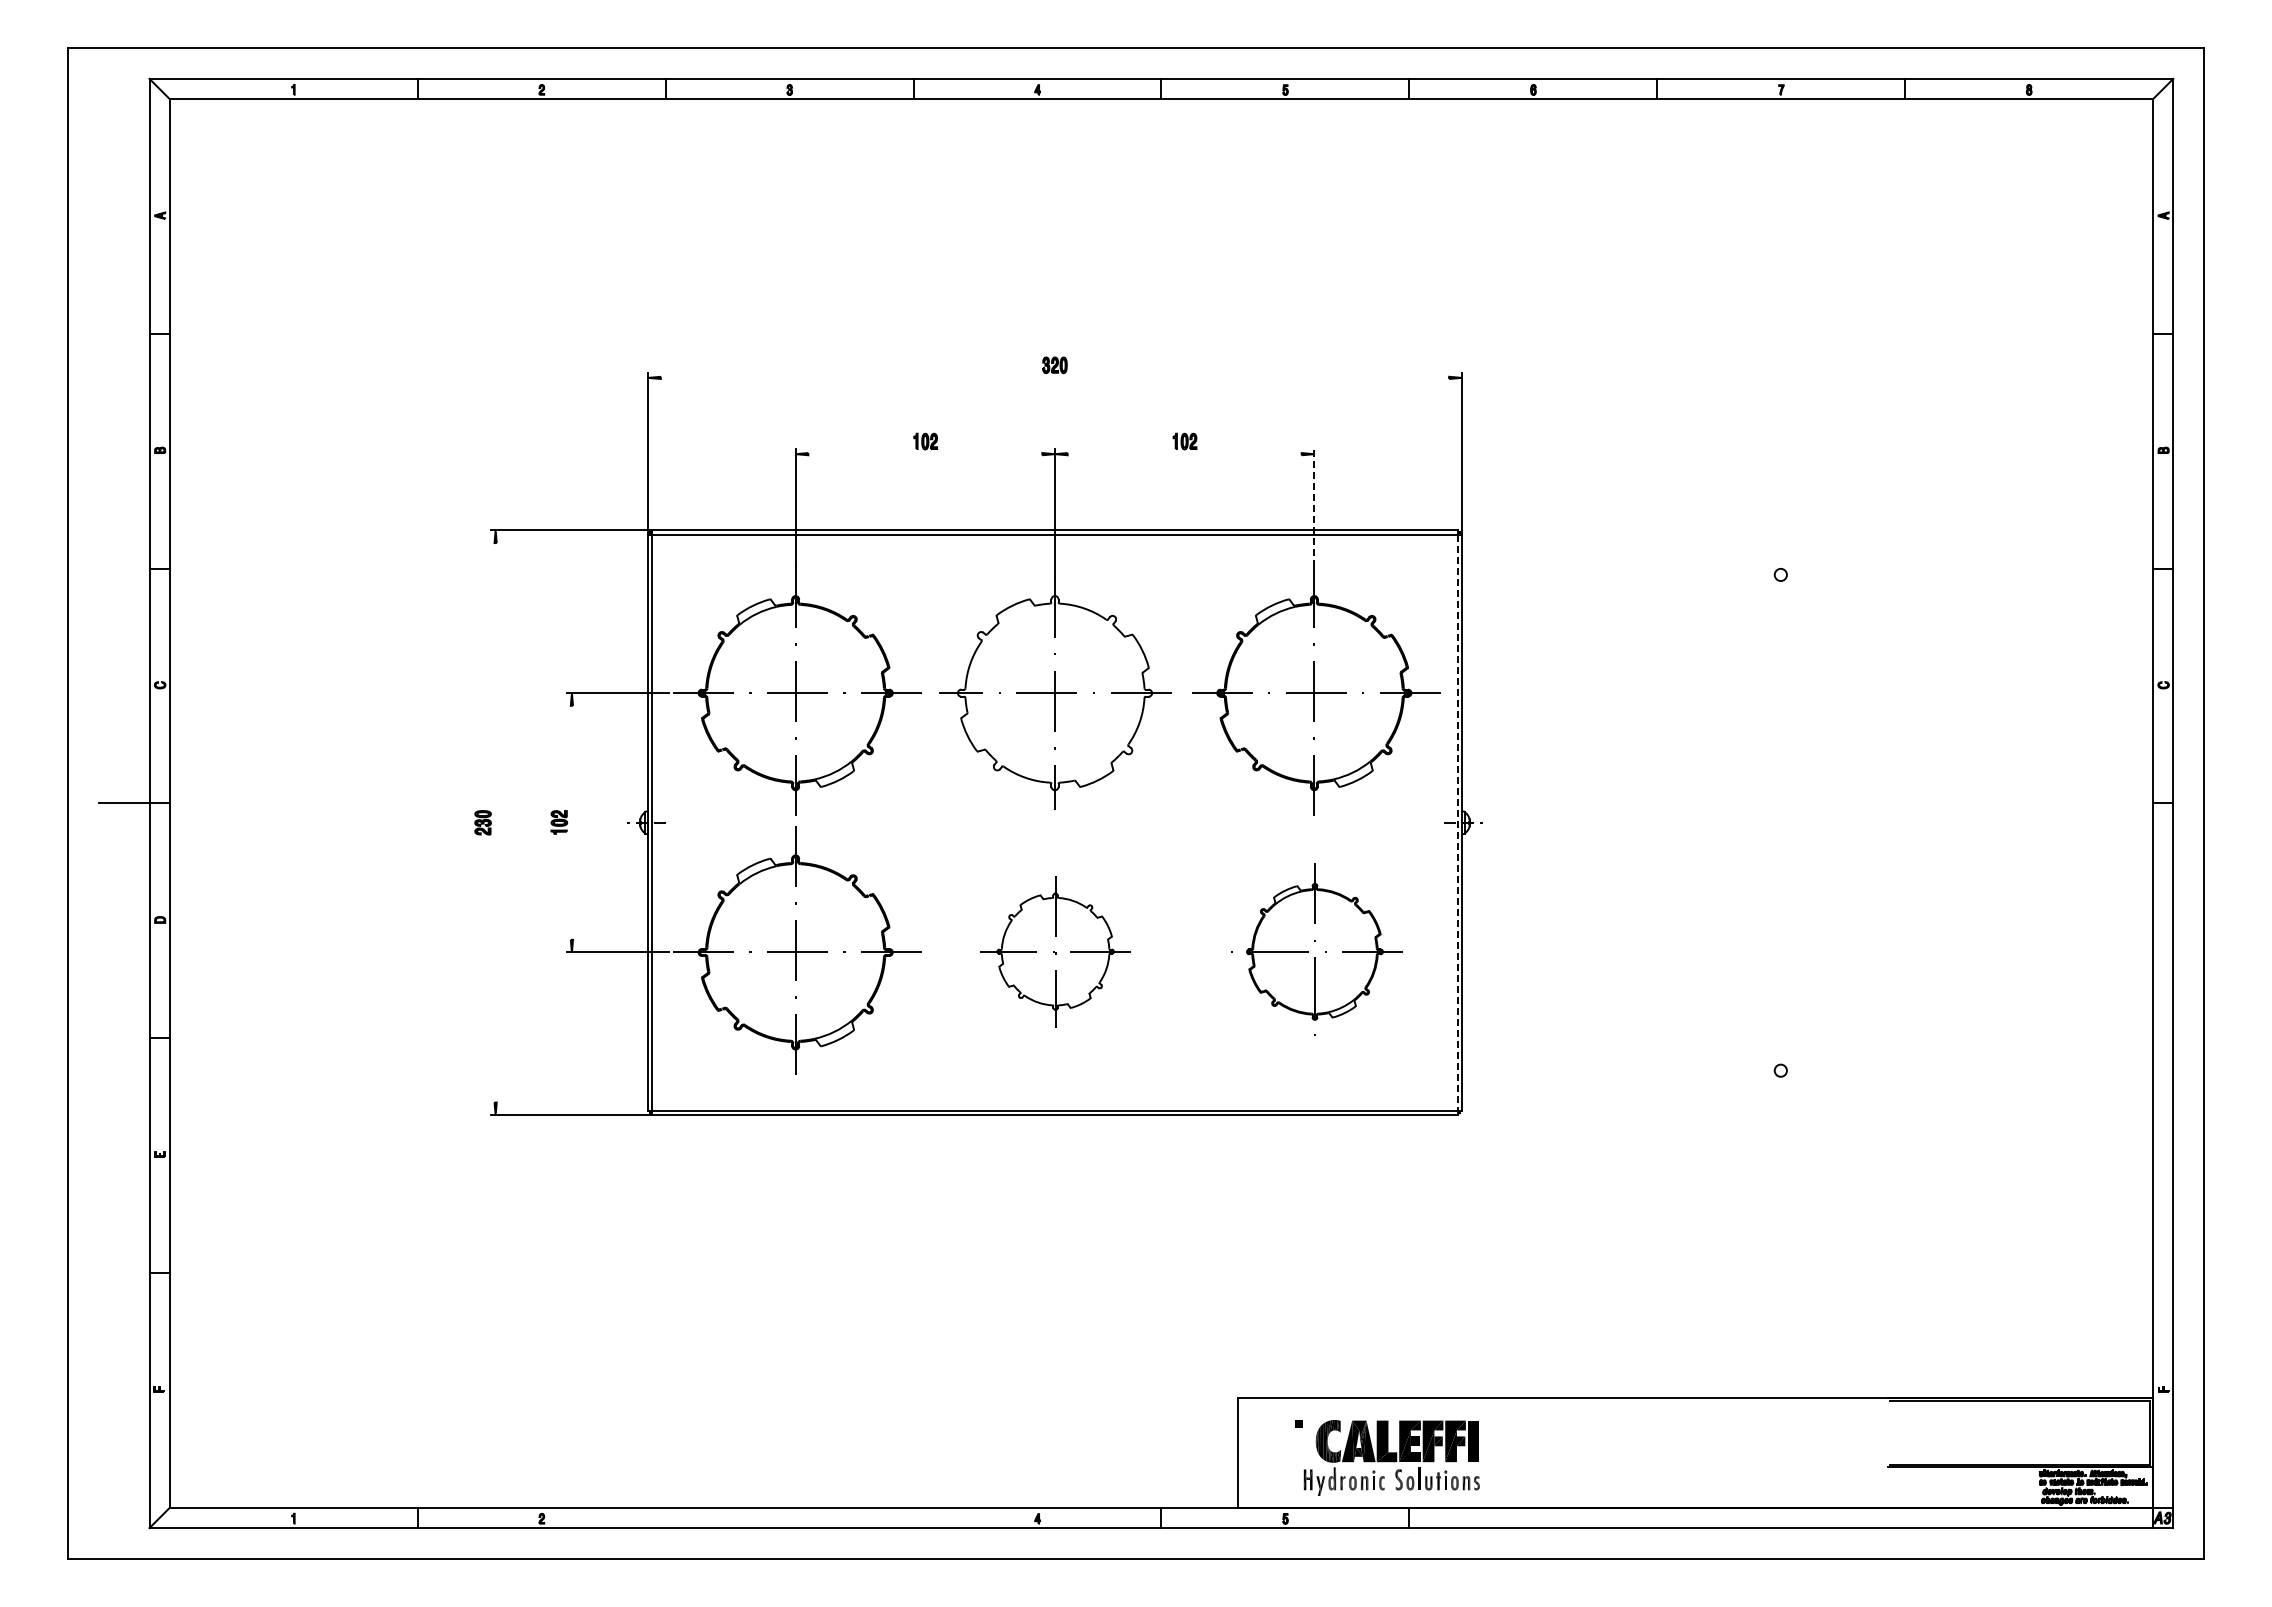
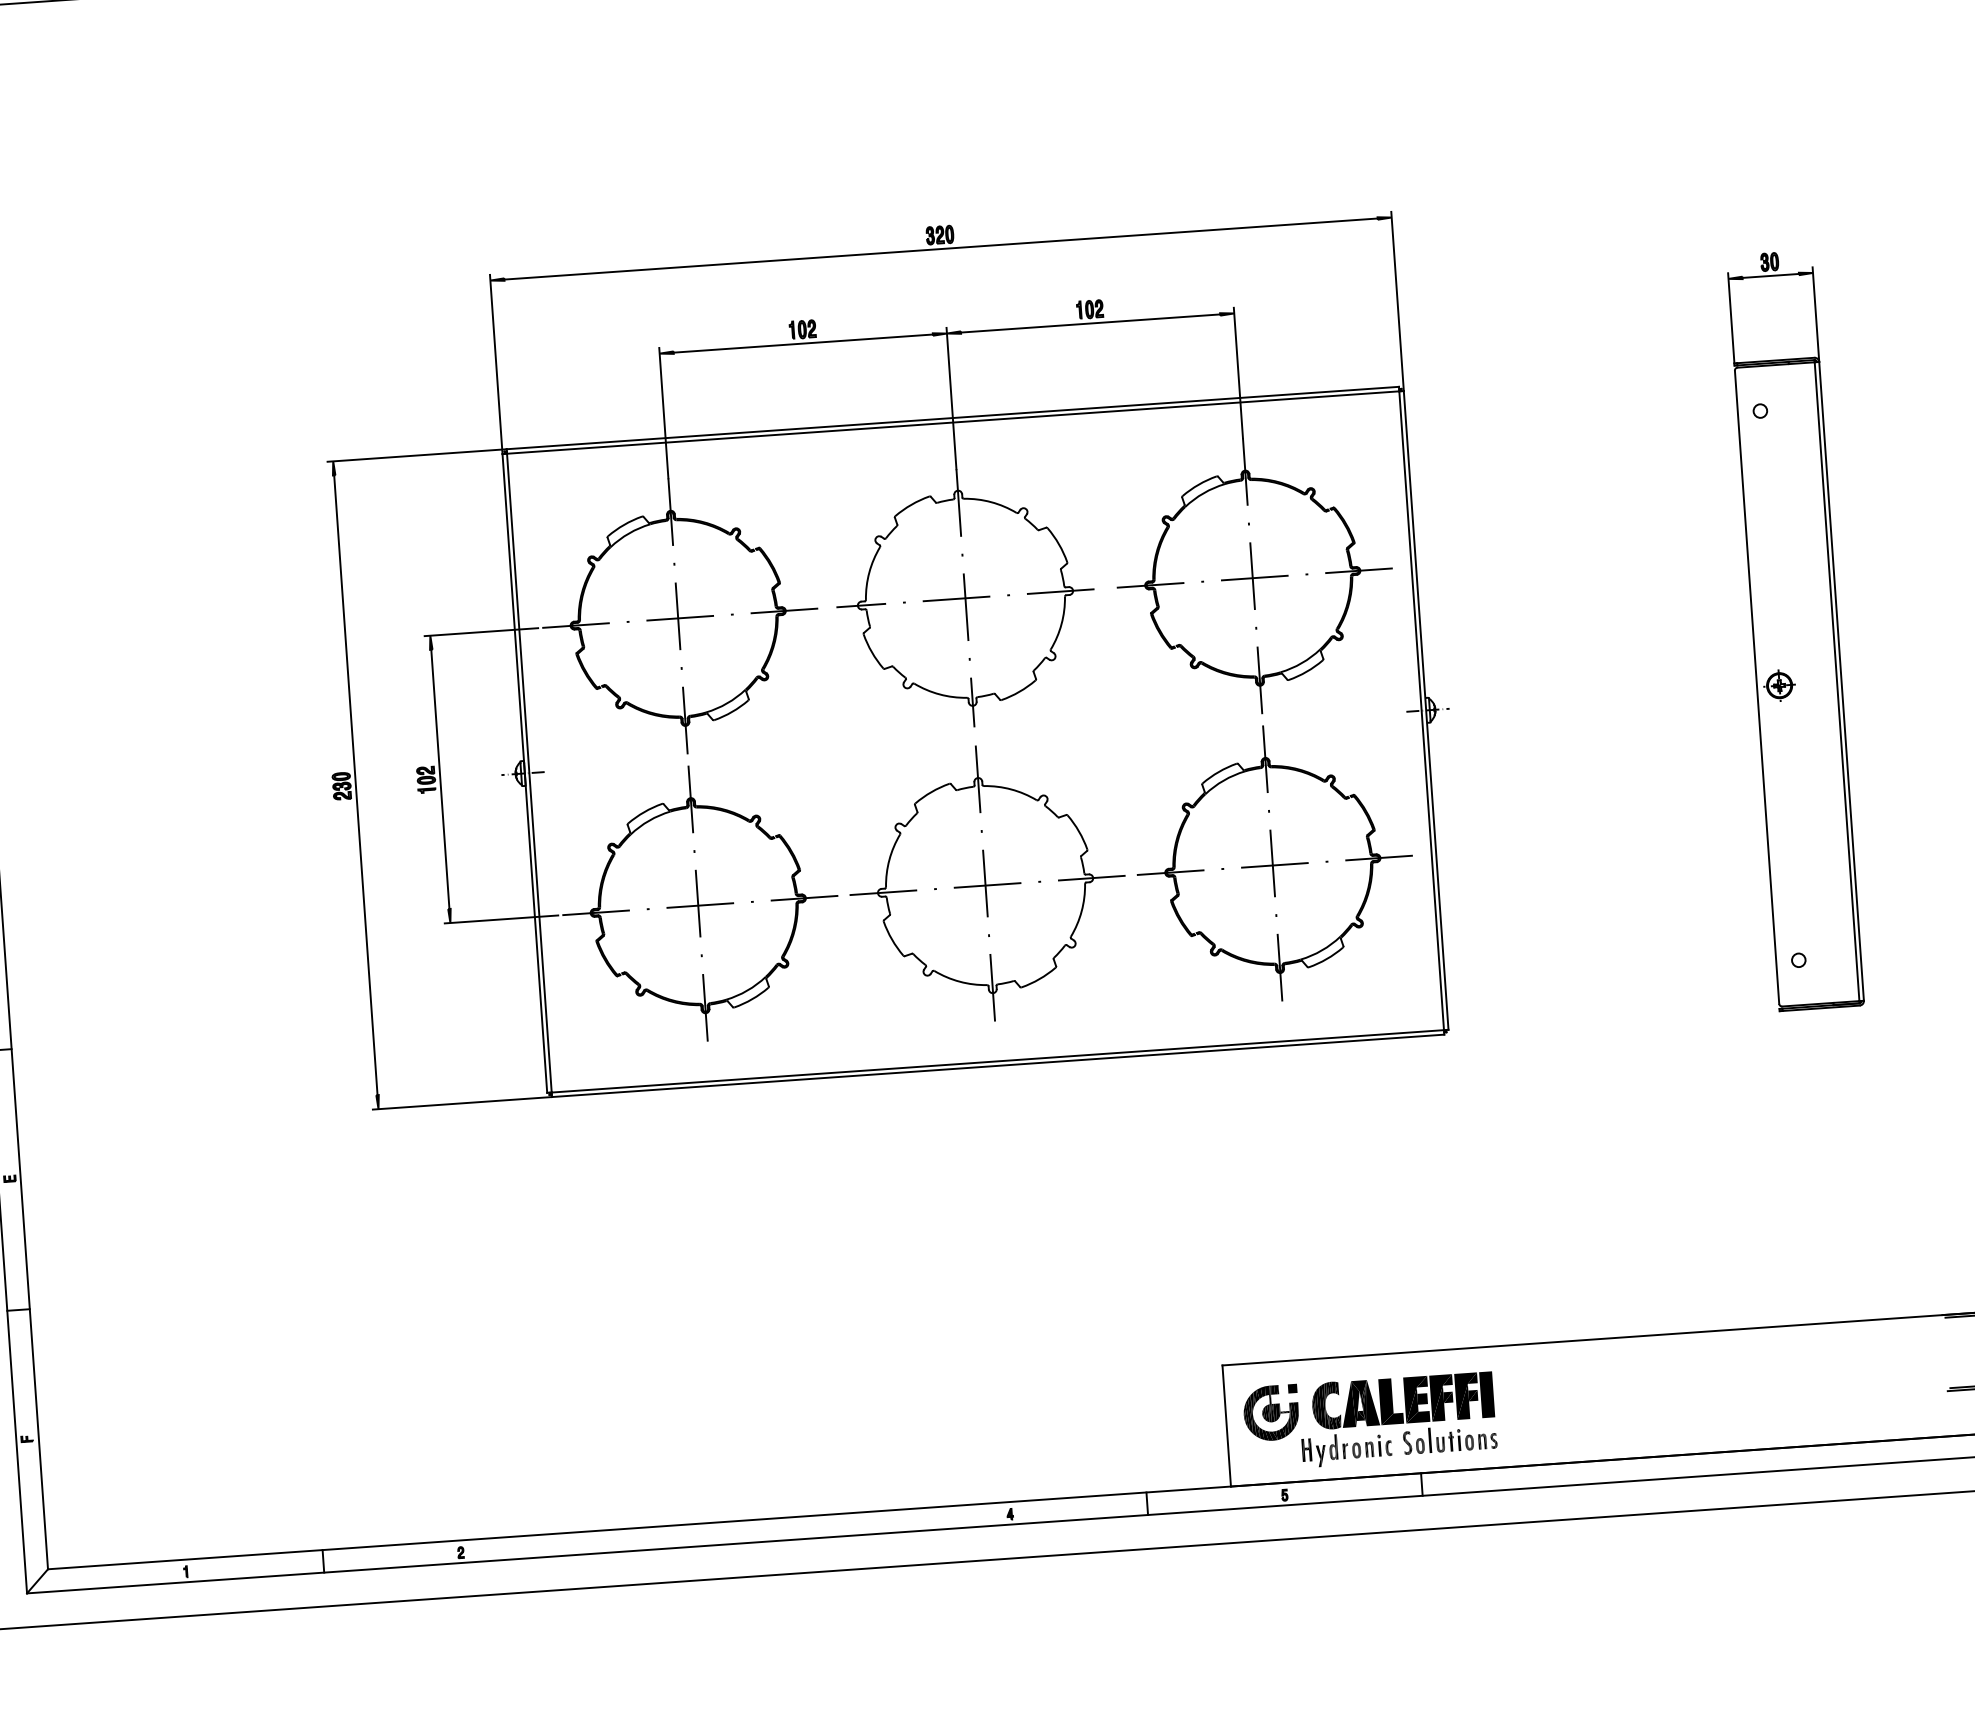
line: (1054, 377) -> (940, 248), added
line: (925, 454) -> (803, 343), added
line: (1184, 454) -> (1090, 323), added
line: (1314, 507) -> (1238, 372), dashed -> solid
part: (1798, 773) -> (1795, 629), added
line: (495, 822) -> (355, 784), added
line: (571, 822) -> (439, 779), added
line: (1457, 823) -> (1421, 711), dashed -> solid
part: (1056, 950) -> (987, 883), size x1.67
part: (1316, 950) -> (1275, 863), size x1.43
part: (1278, 1444) -> (1271, 1413), added

